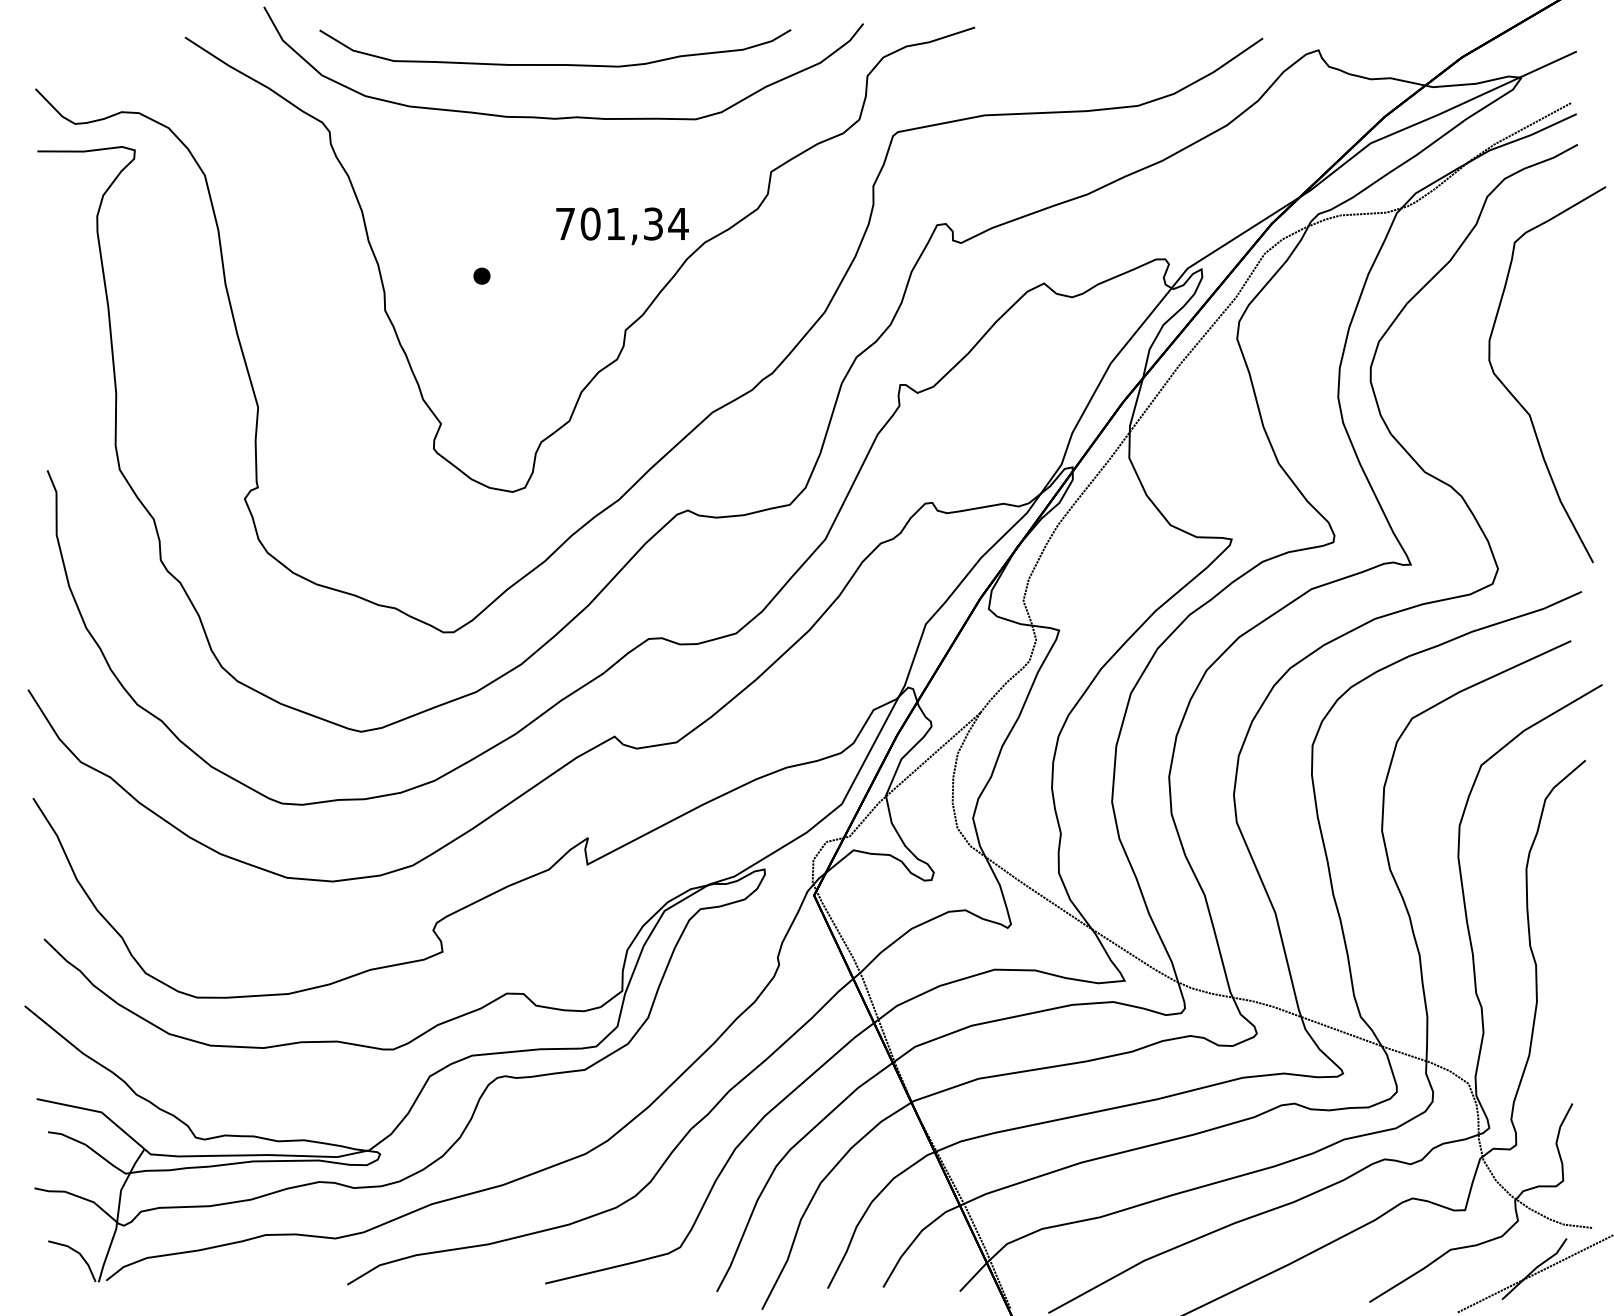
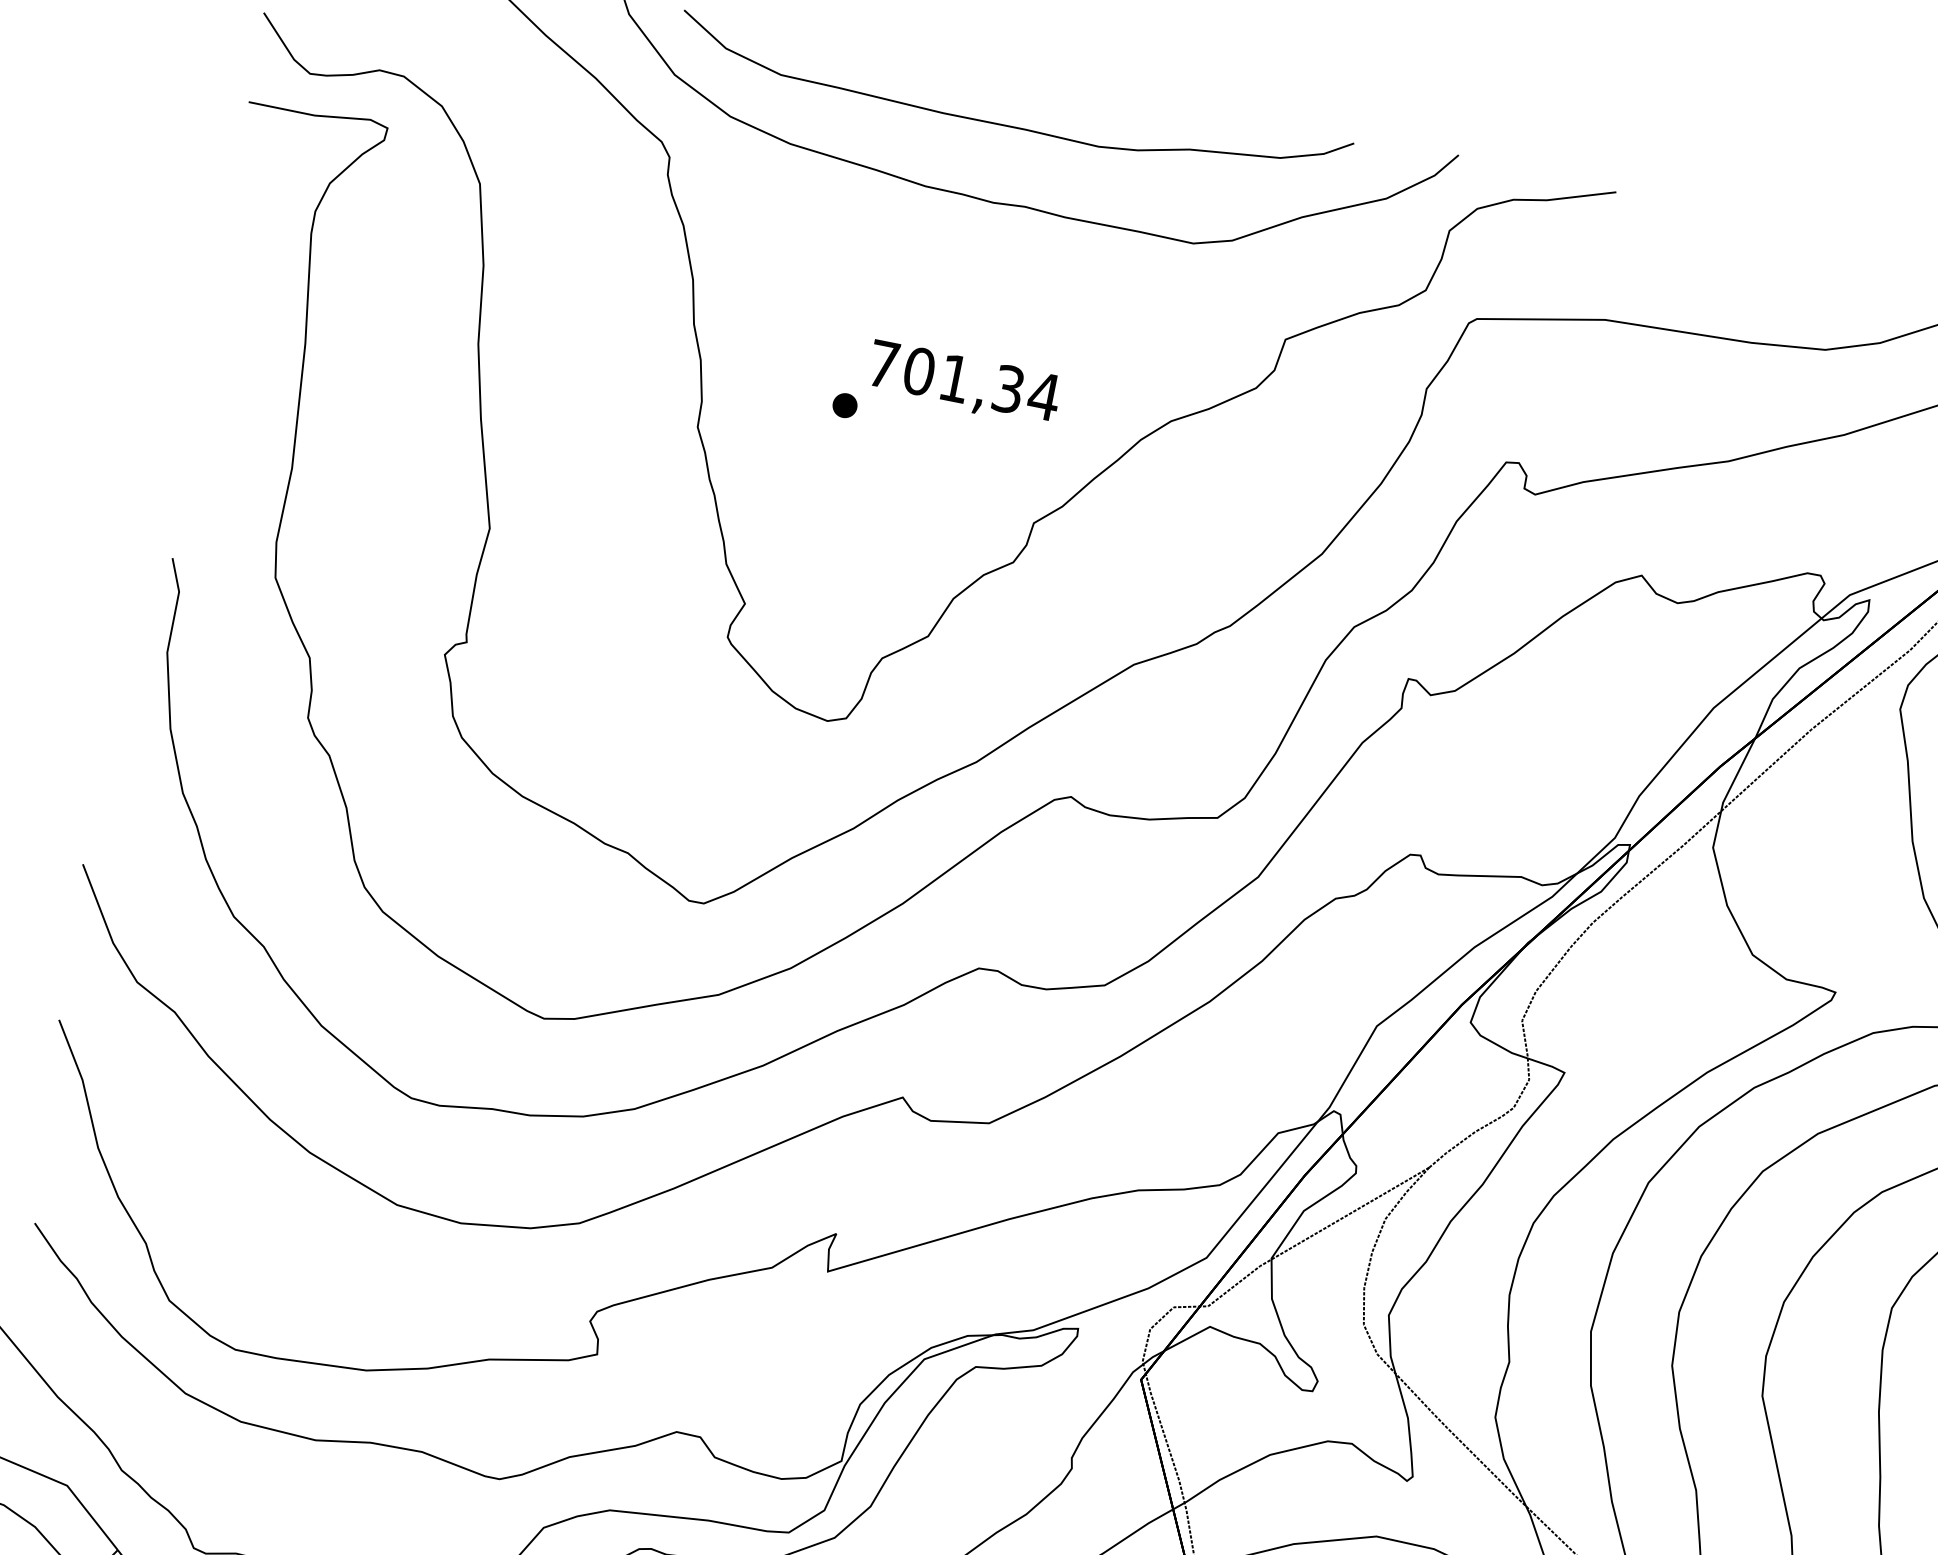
text: (622, 226) -> (963, 384), moved

